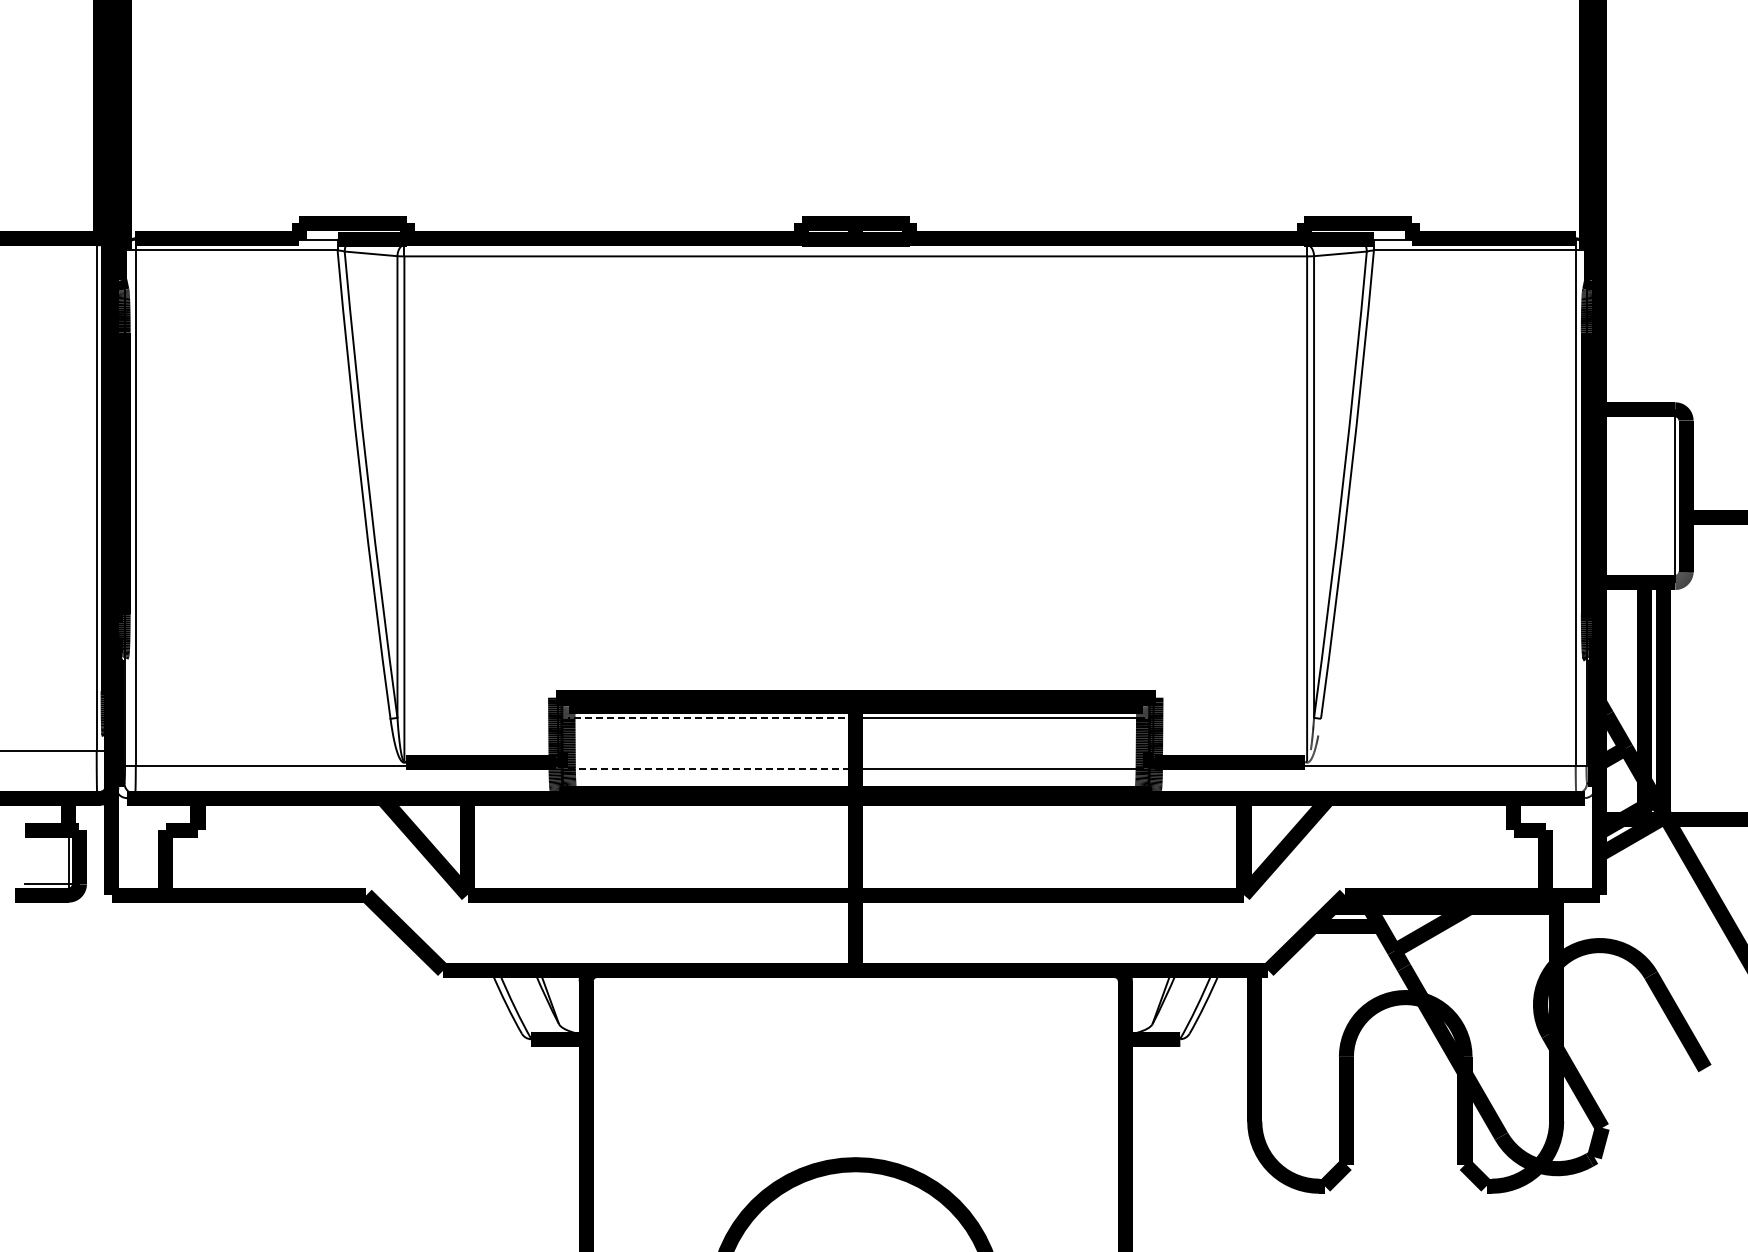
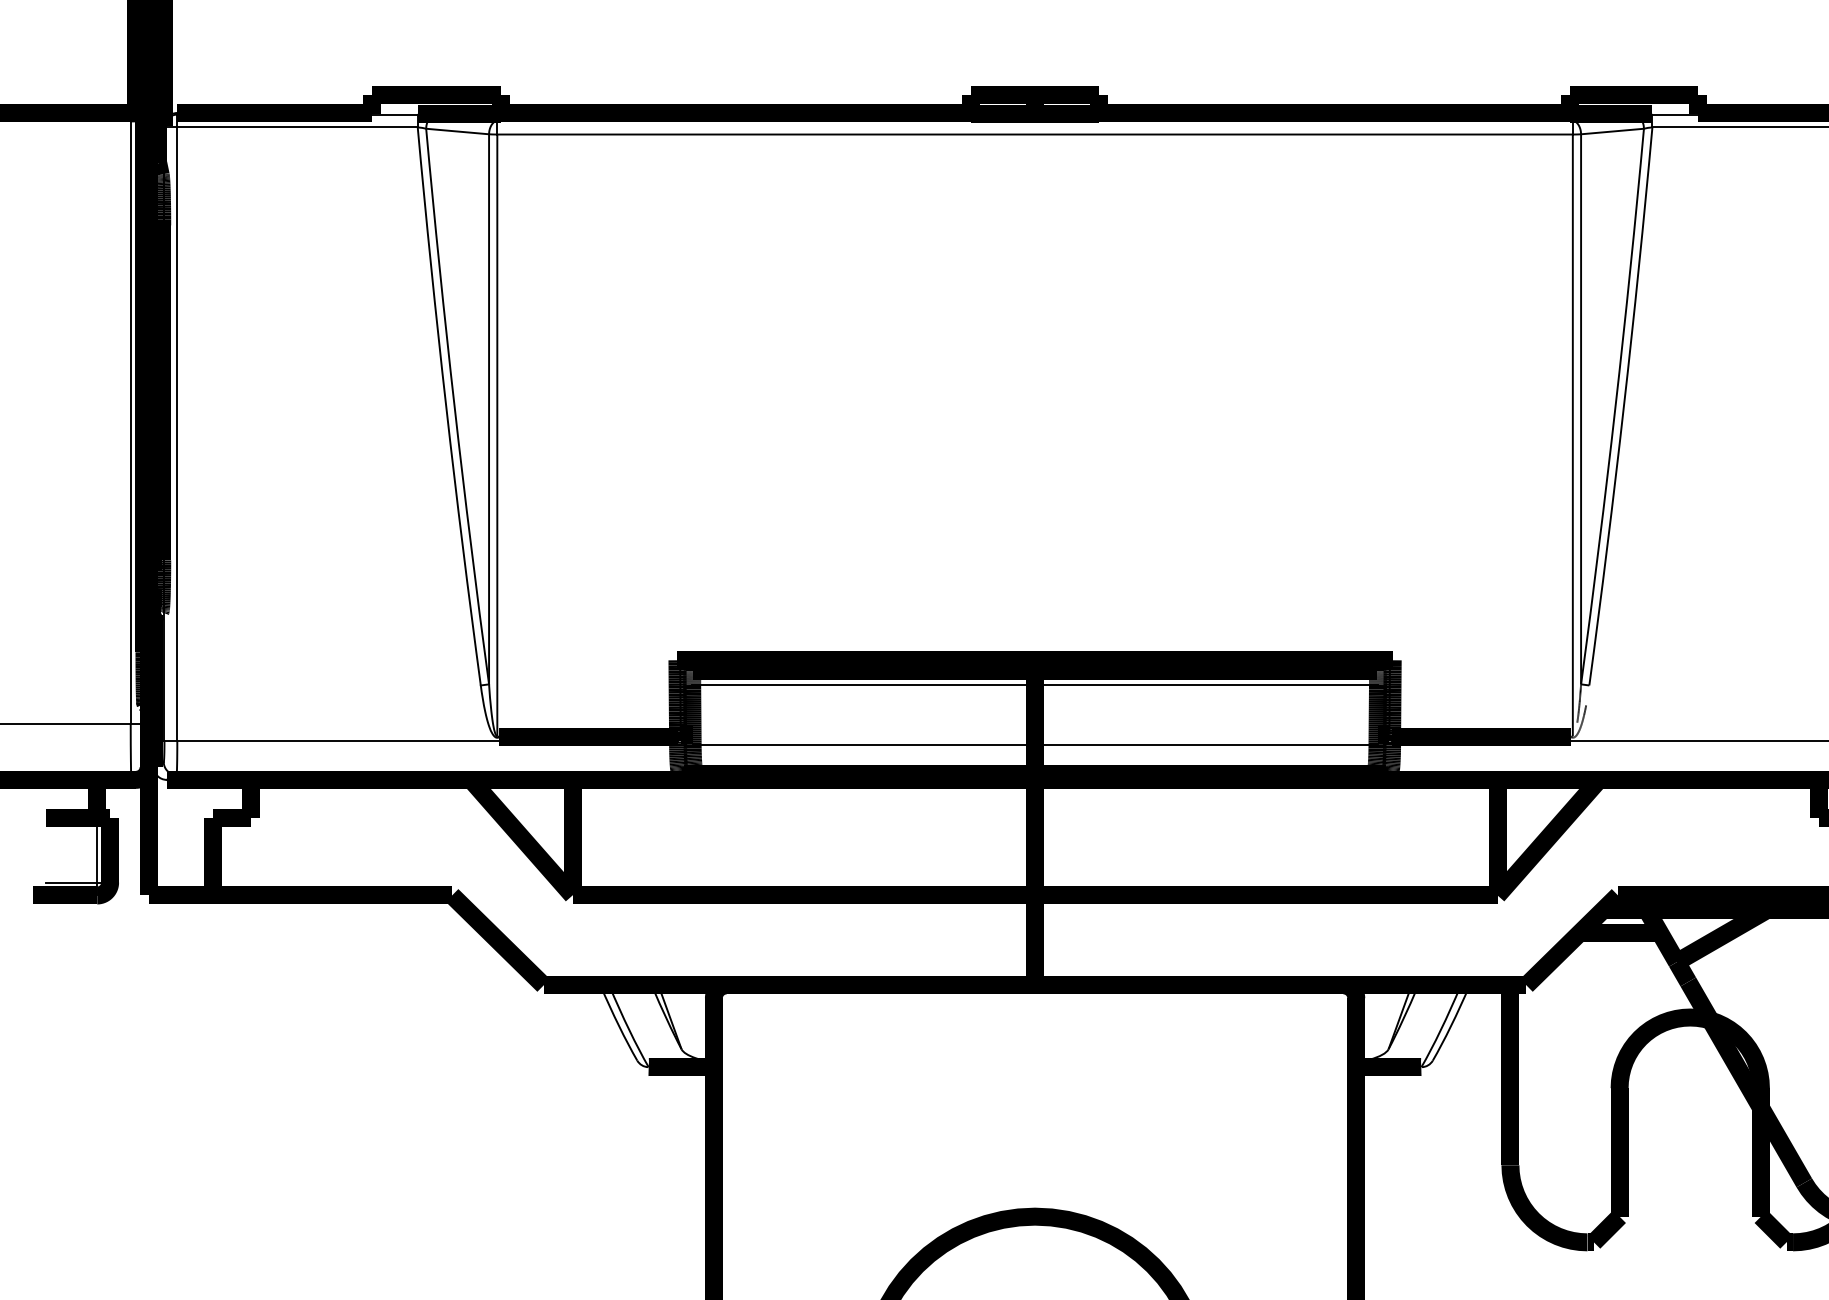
line: (711, 718) -> (863, 685), dashed -> solid
line: (712, 768) -> (864, 744), dashed -> solid

